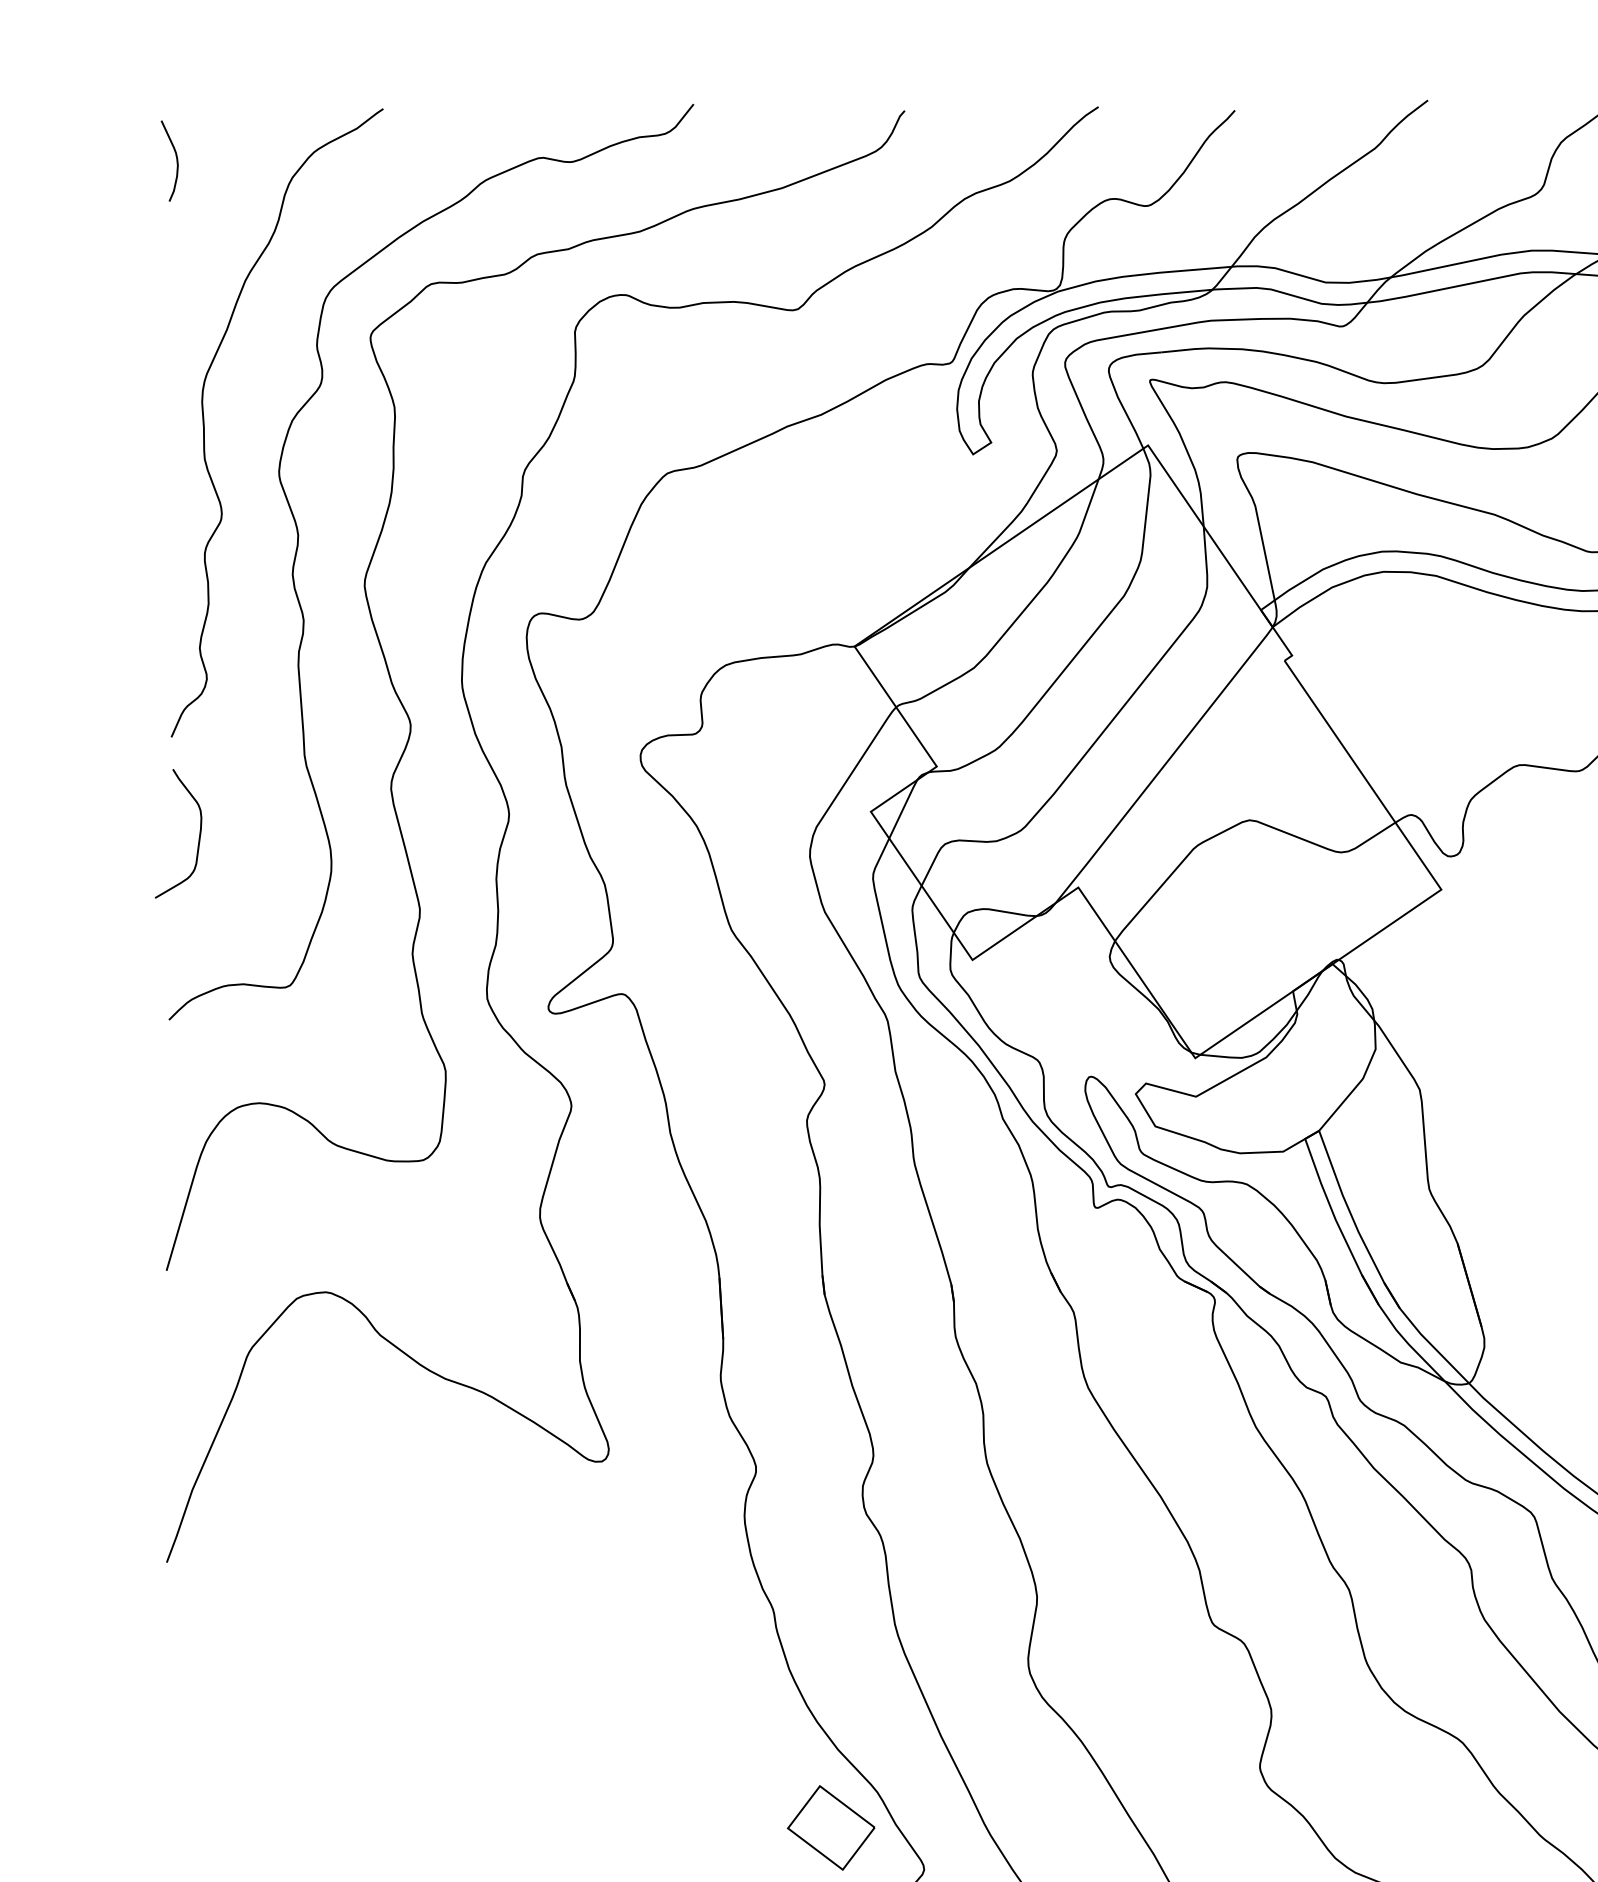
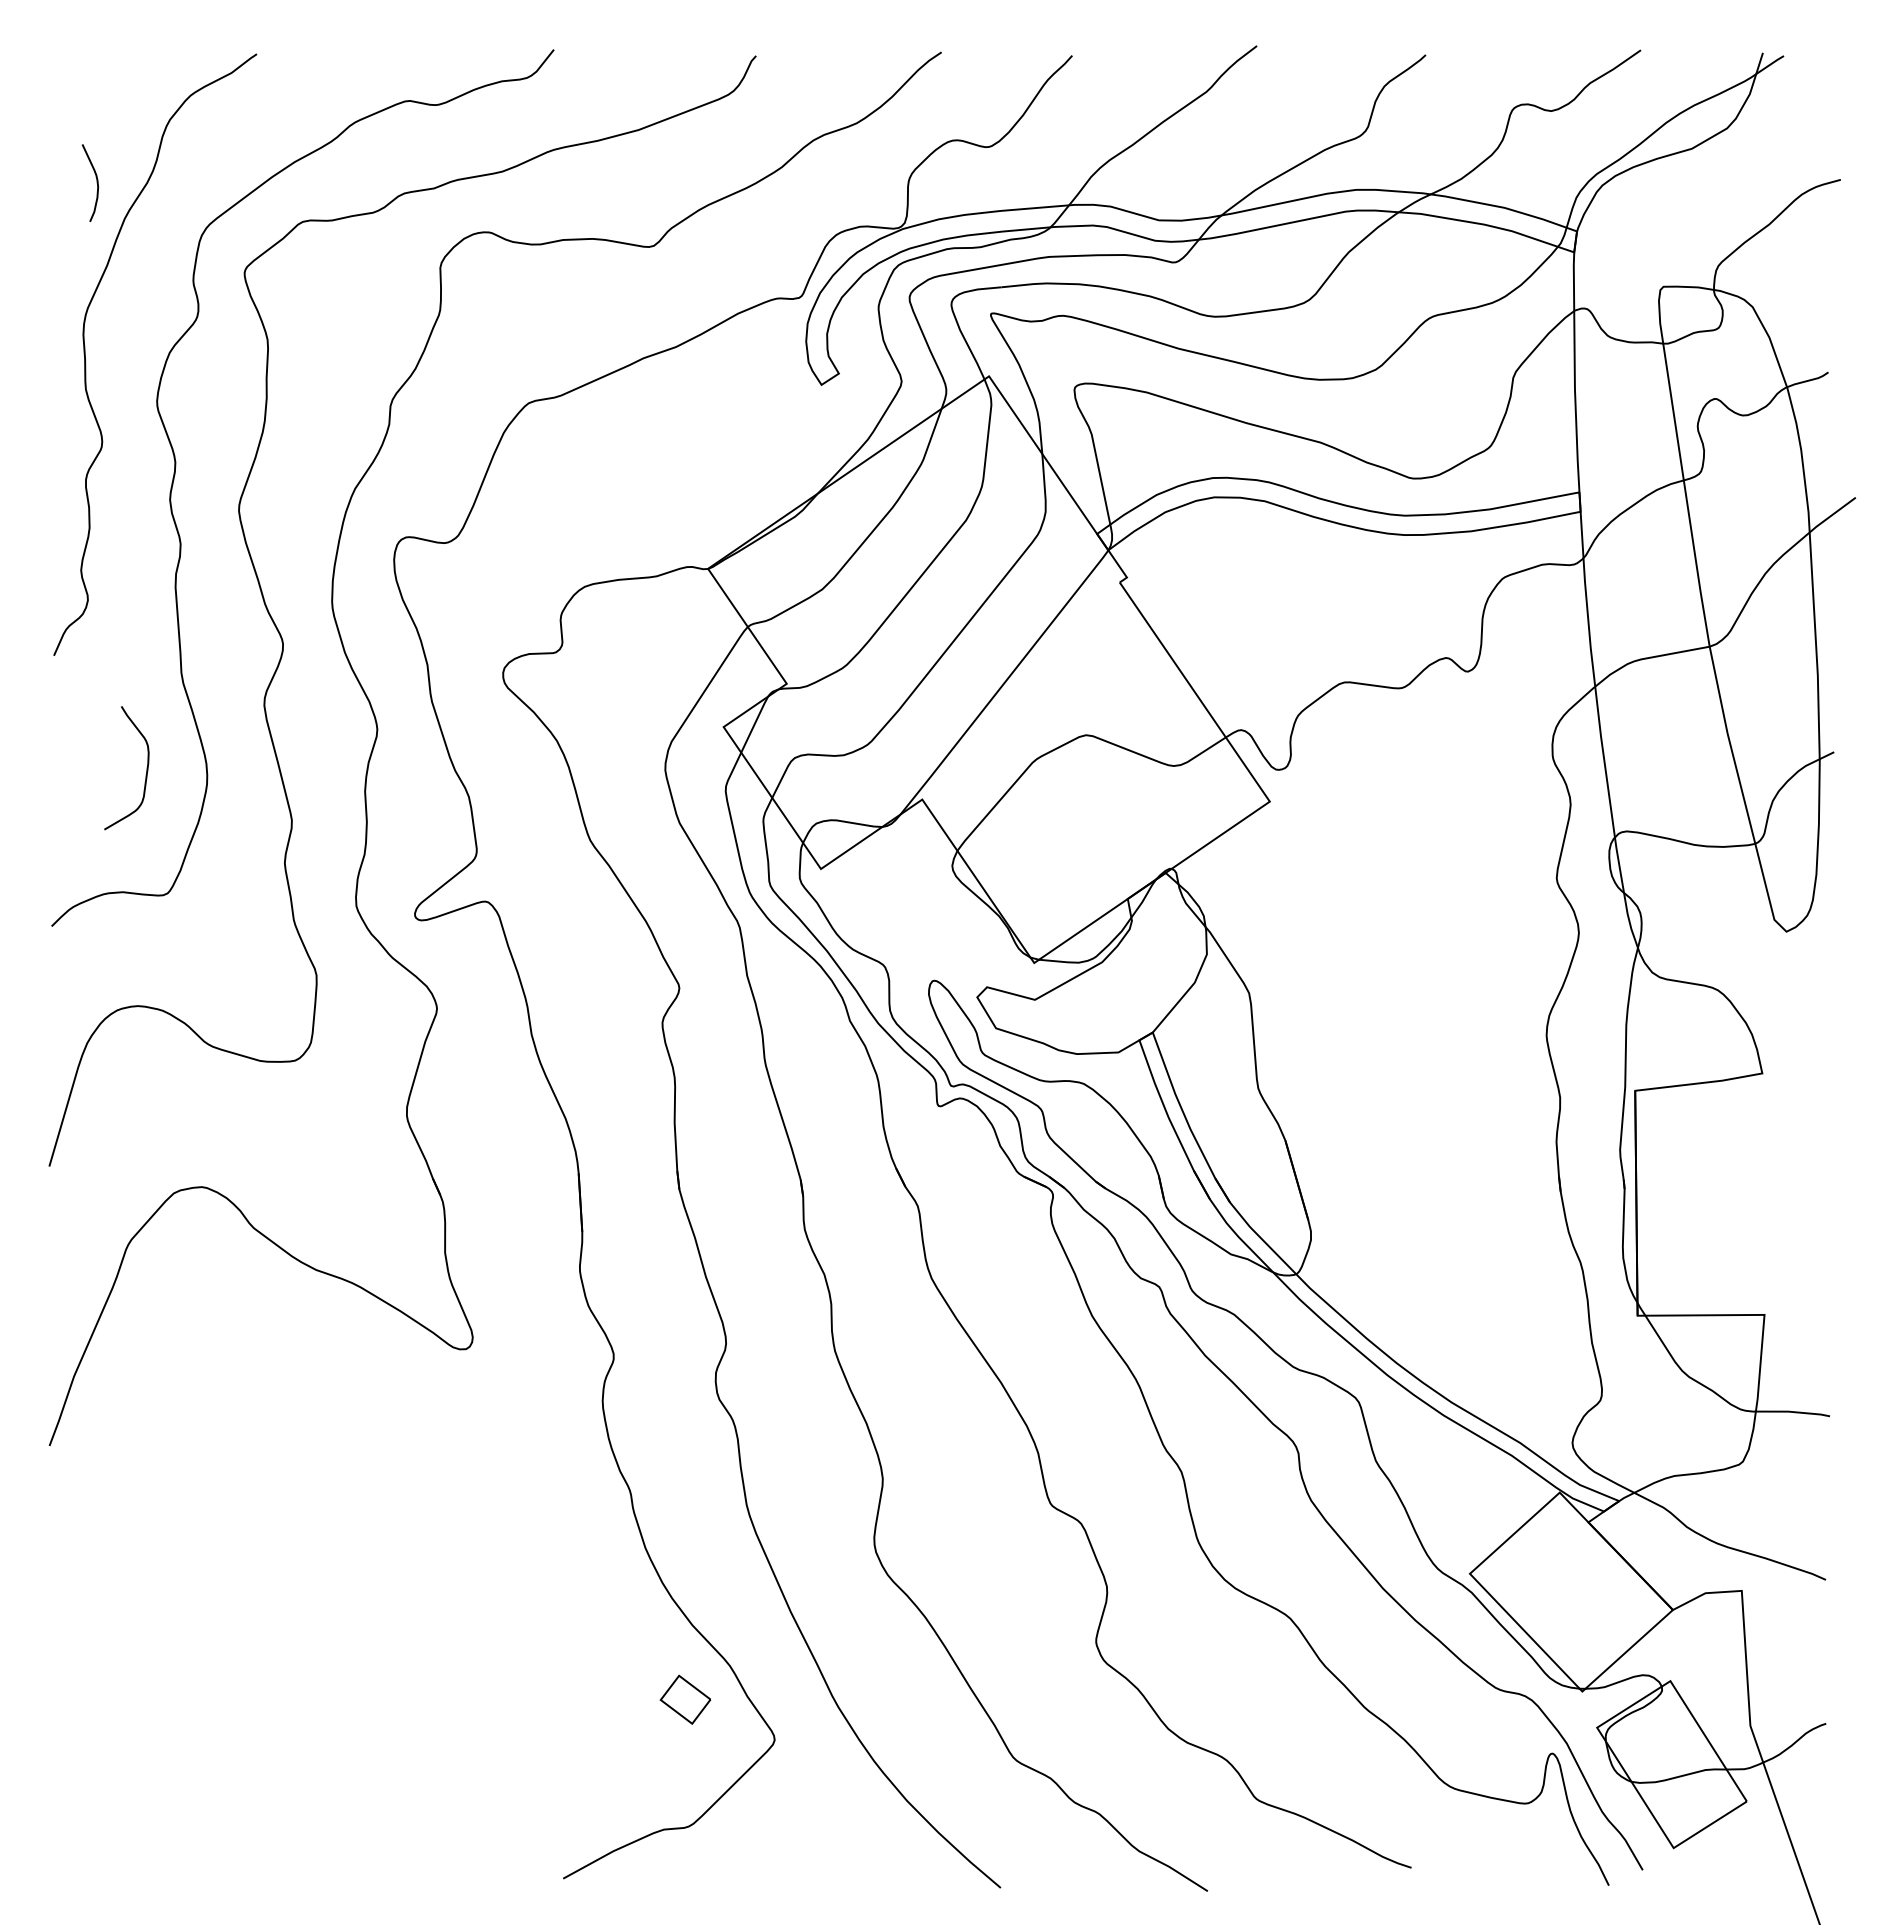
curve: (176, 160) -> (96, 182), moved
curve: (198, 840) -> (145, 774), moved
part: (831, 1827) -> (685, 1699), size x0.6

